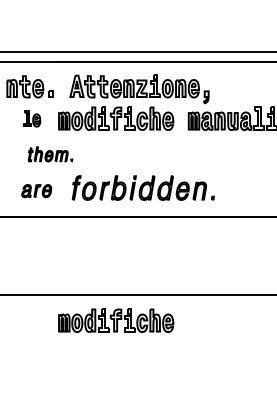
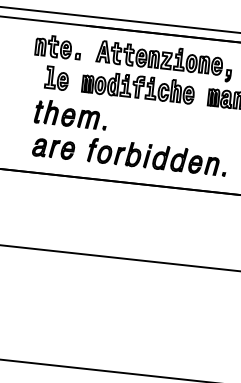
part: (32, 118) -> (57, 78), size x1.43
part: (50, 154) -> (70, 114), size x1.67
part: (36, 190) -> (53, 148), size x1.43
part: (116, 320) -> (117, 282), removed

